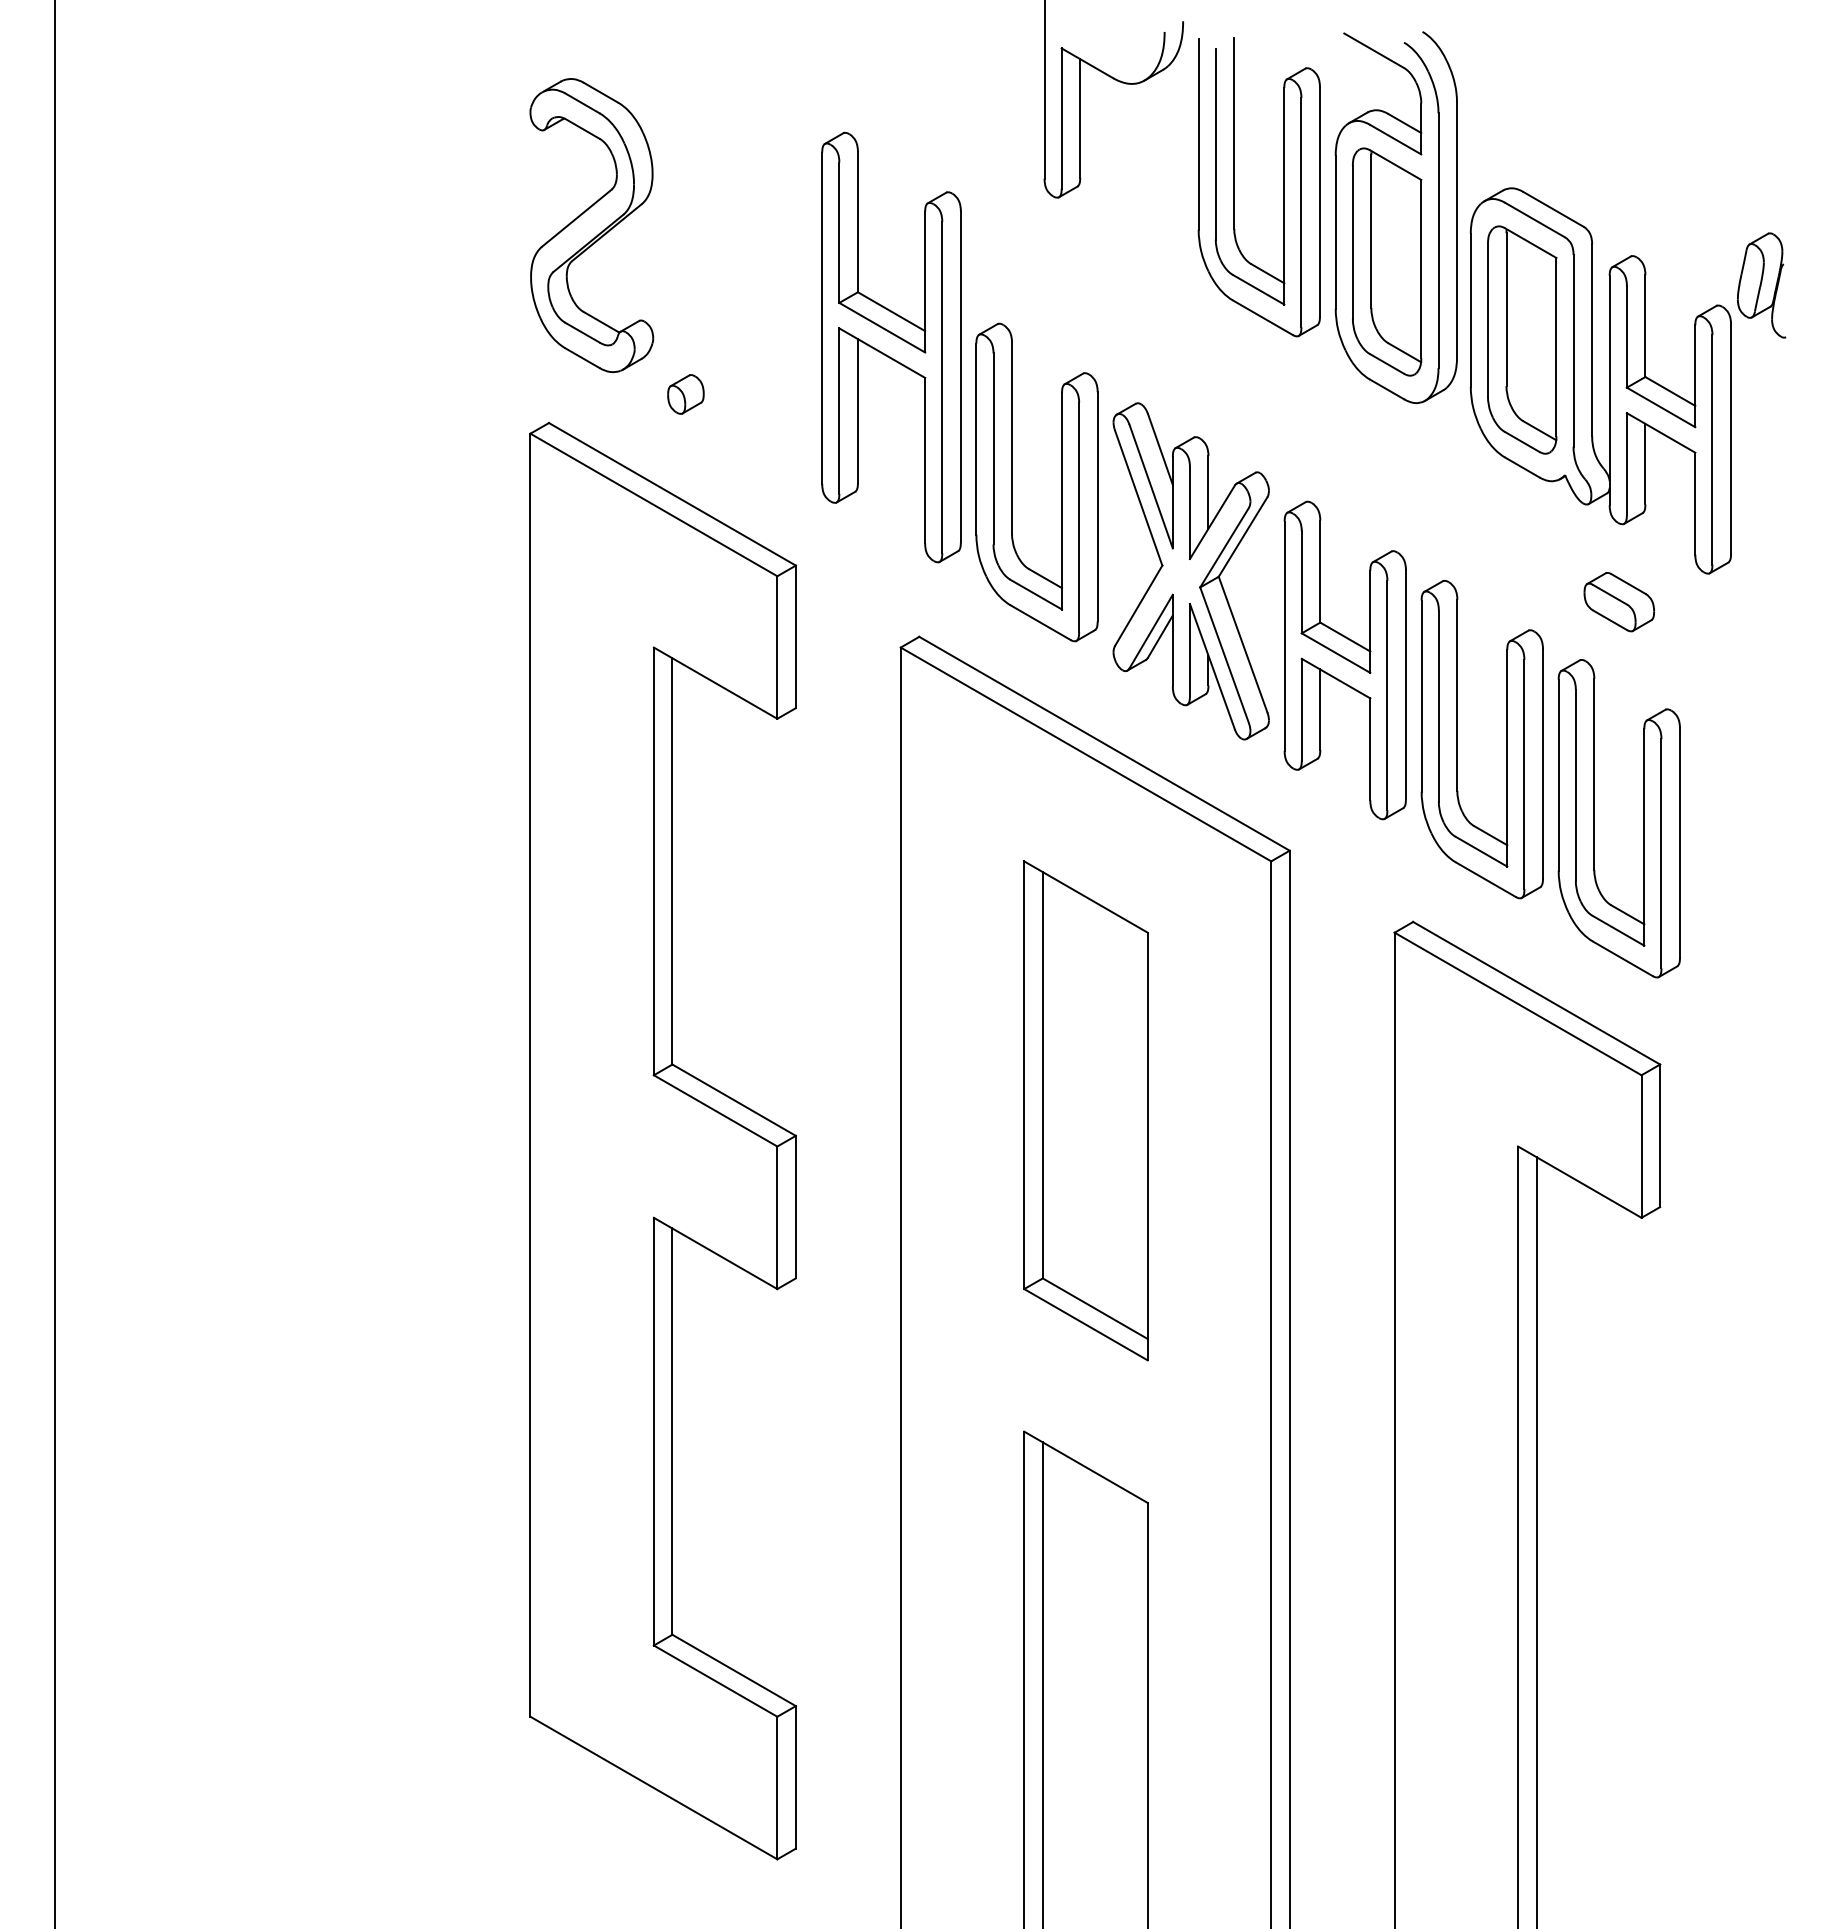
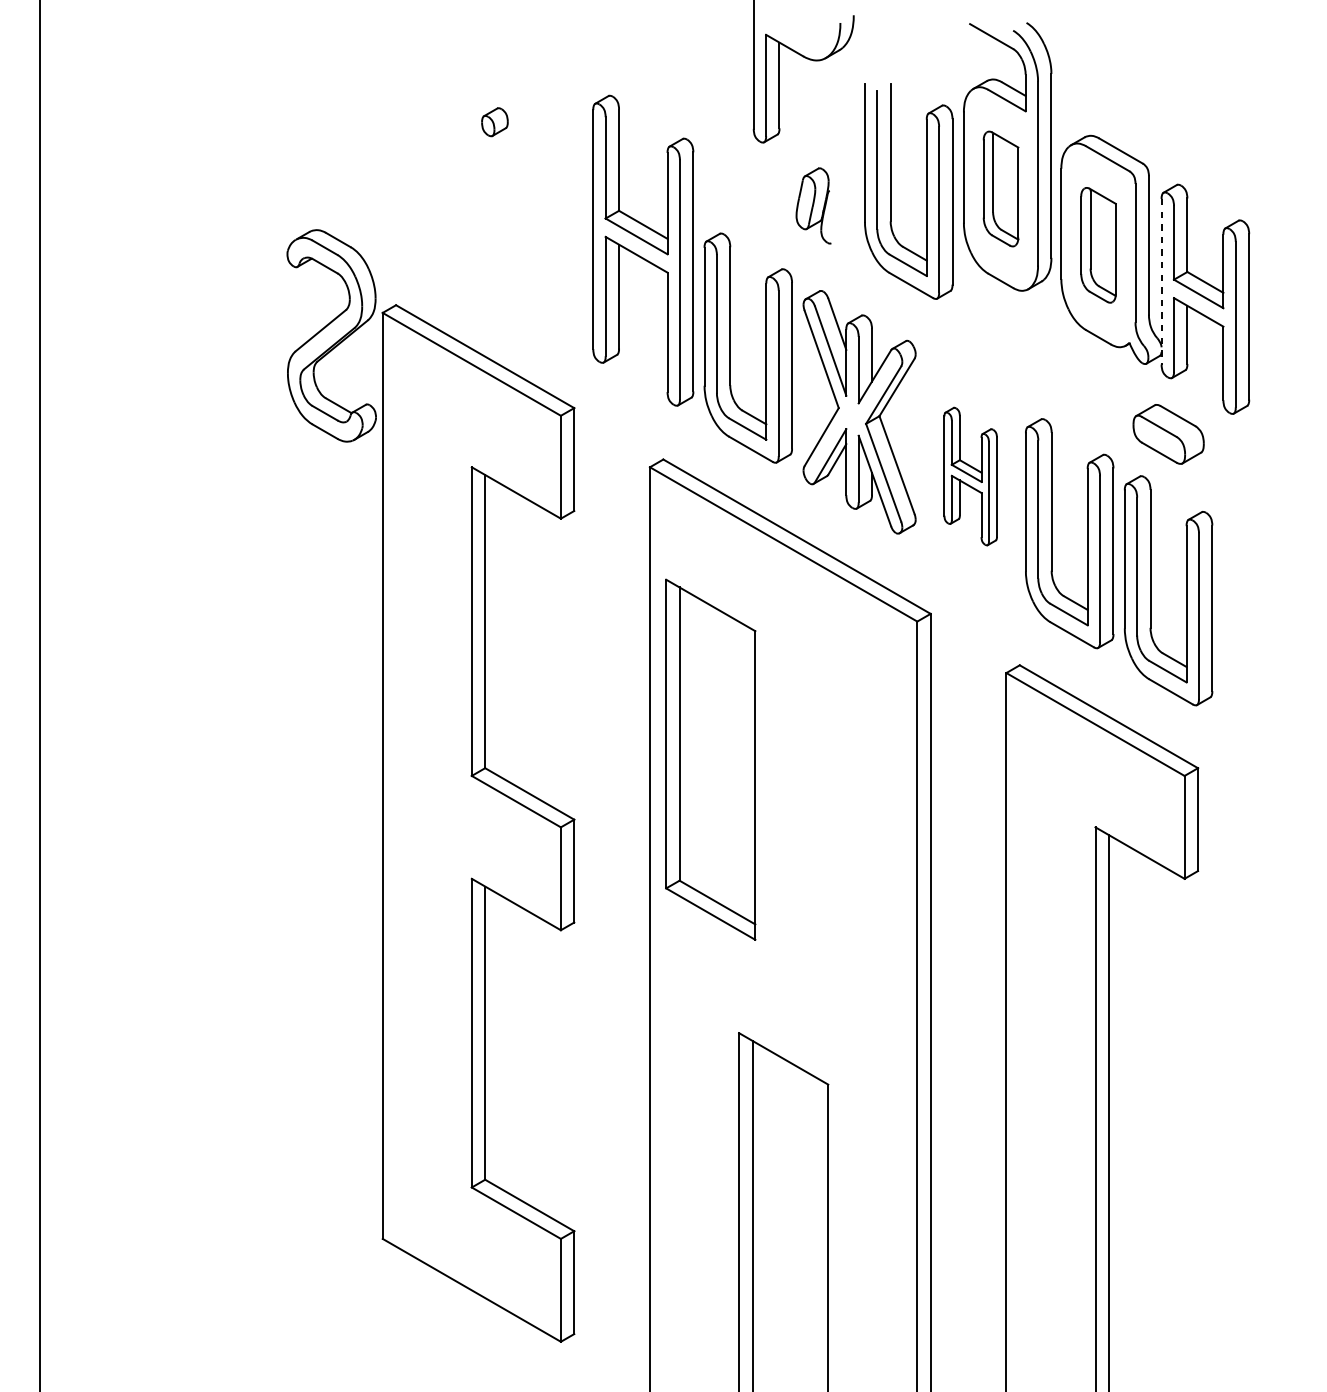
part: (1234, 187) -> (890, 191), moved
part: (591, 225) -> (331, 335), moved
part: (1387, 261) -> (1001, 188), size x0.7
part: (1761, 285) -> (813, 205), moved
part: (1522, 339) -> (1098, 244), size x0.7
line: (1609, 390) -> (1161, 281), solid -> dashed
part: (685, 394) -> (494, 122), moved
part: (1618, 602) -> (1167, 434), size x1.4
part: (1344, 660) -> (970, 476), size x0.6
part: (1085, 1110) -> (710, 759), moved

